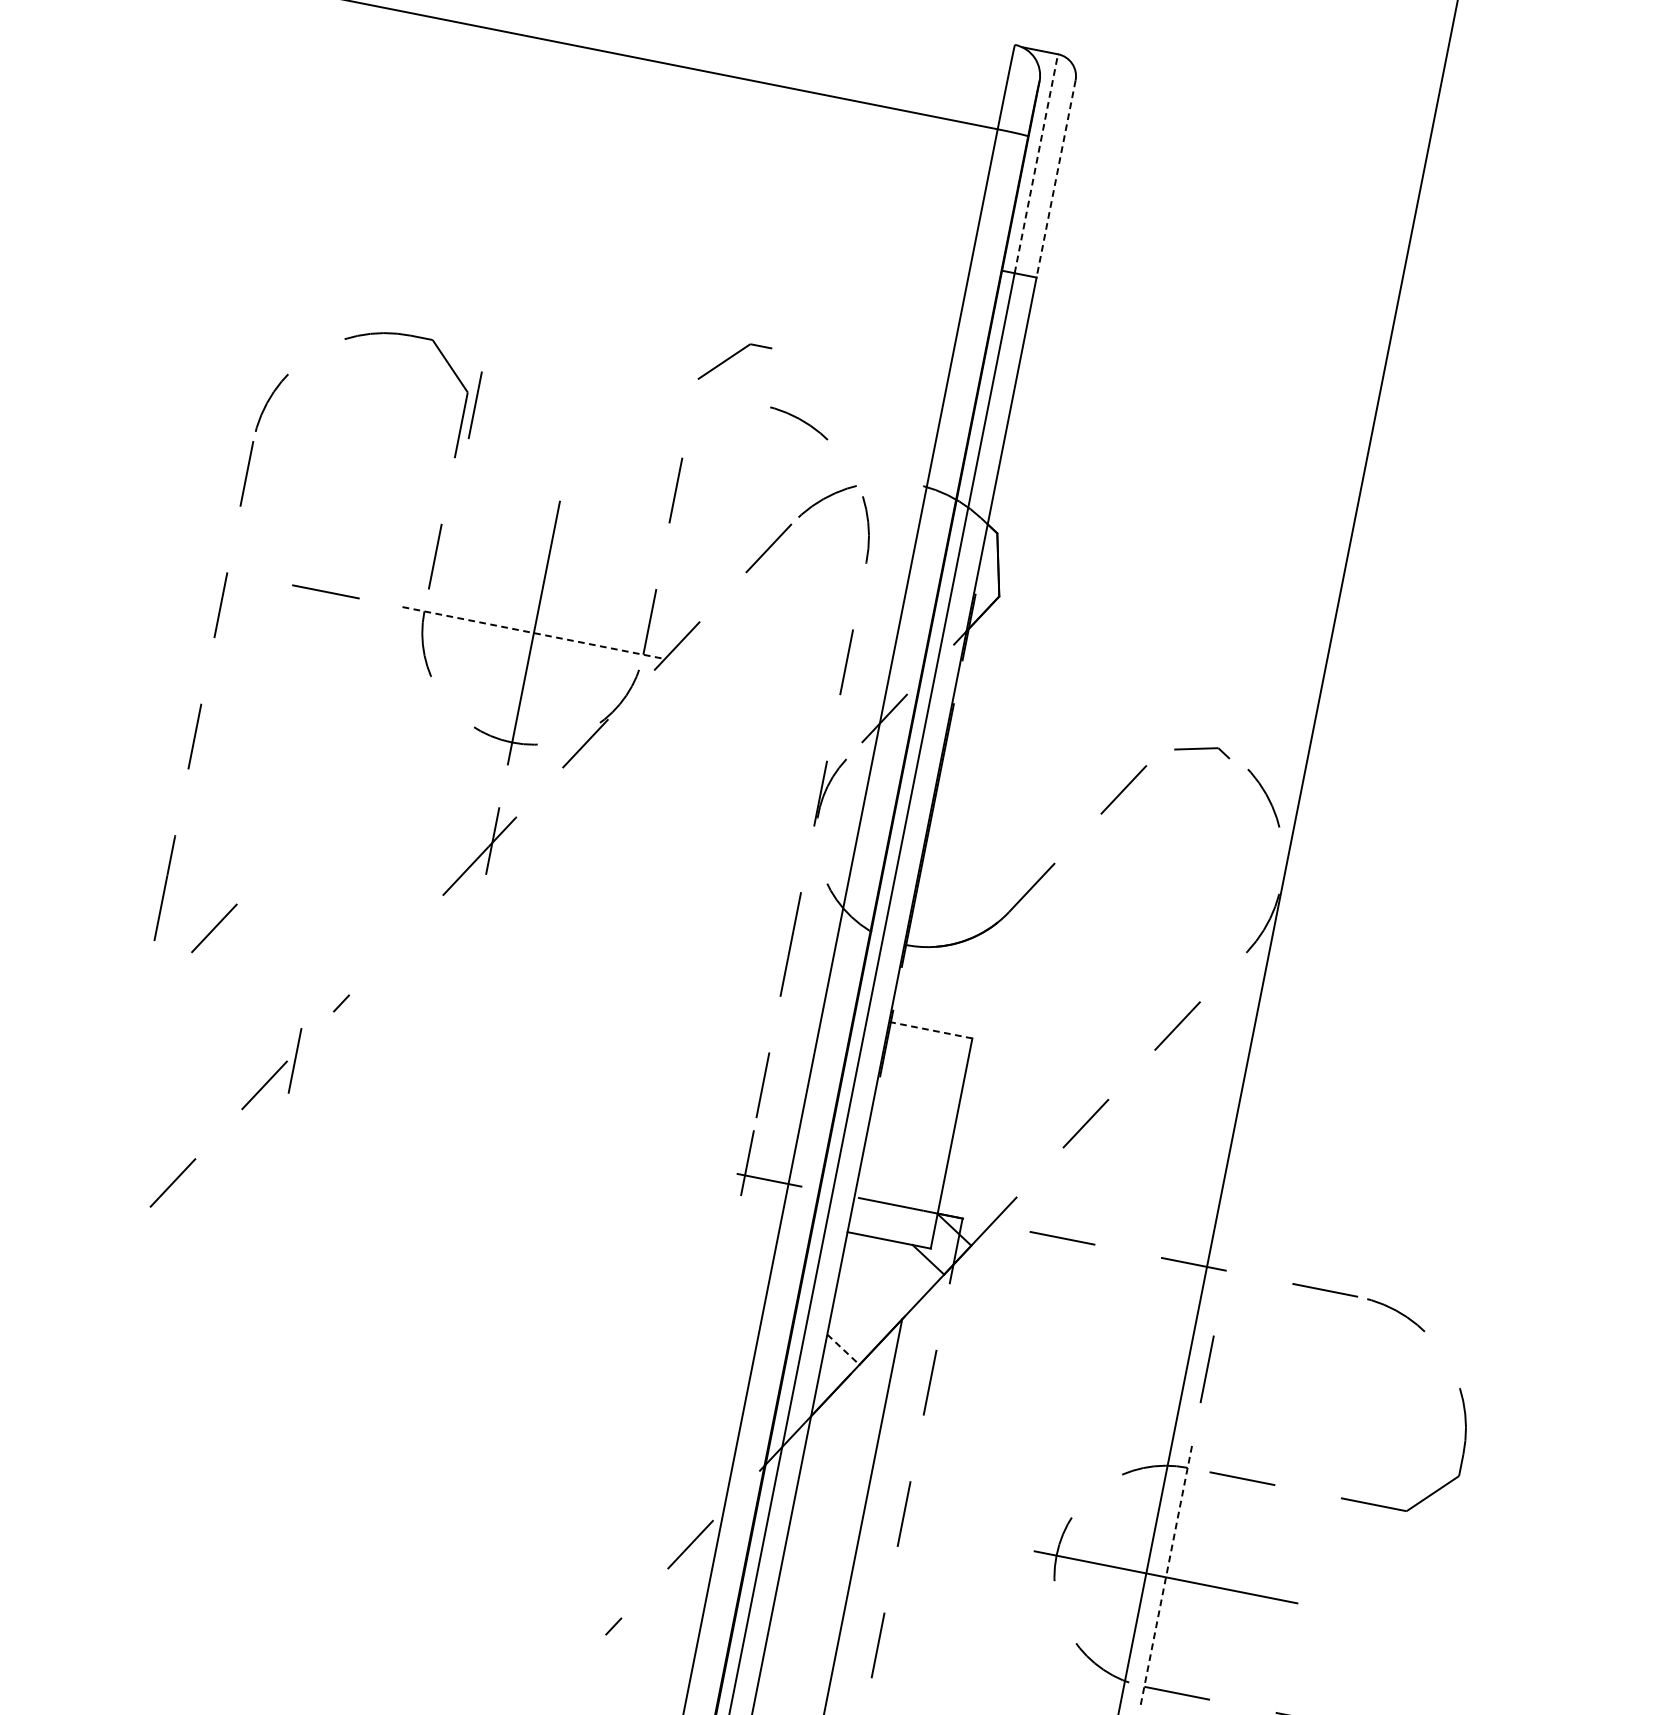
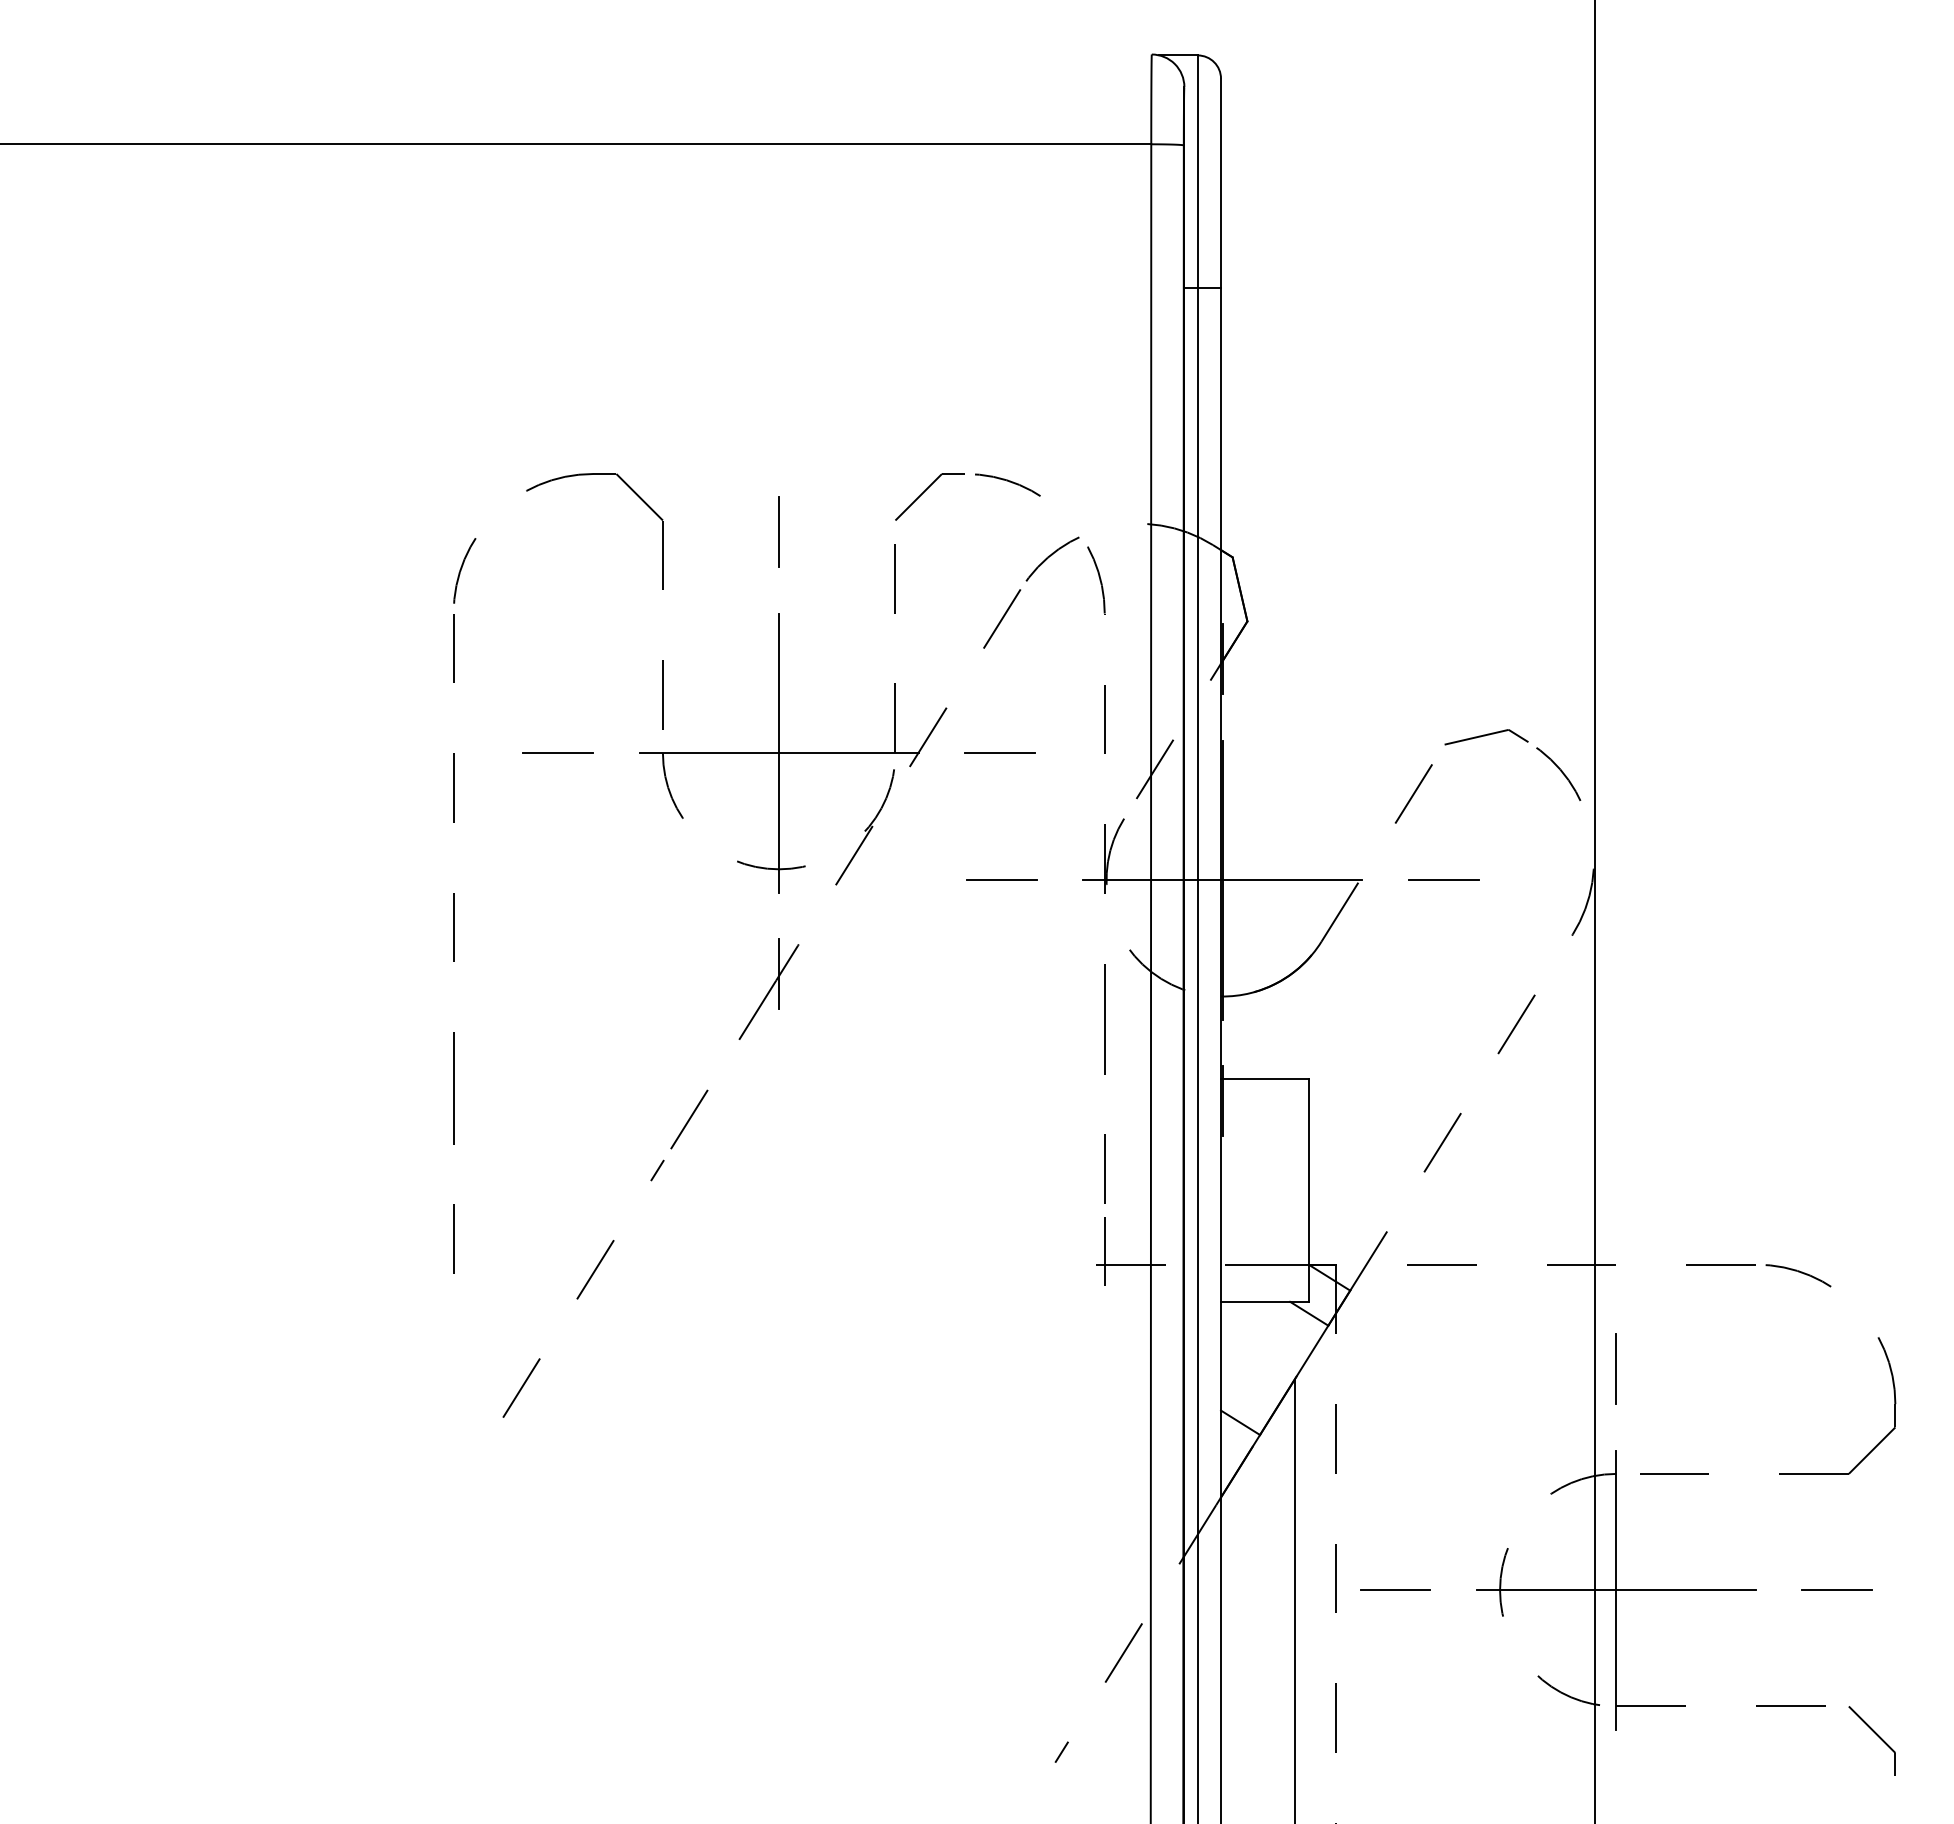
line: (1036, 163) -> (1197, 171), dashed -> solid
line: (1056, 179) -> (1221, 183), dashed -> solid
part: (731, 357) -> (925, 491), moved
line: (474, 404) -> (778, 531), moved
line: (534, 633) -> (779, 753), dashed -> solid
line: (741, 674) -> (999, 753), added
part: (1202, 750) -> (1486, 737), size x1.43
line: (719, 794) -> (1001, 880), added
line: (927, 835) -> (1222, 880), added
line: (1135, 876) -> (1443, 880), added
line: (214, 928) -> (689, 1119), moved
line: (931, 1030) -> (1265, 1078), dashed -> solid
line: (294, 1060) -> (453, 1238), moved
line: (843, 1350) -> (1240, 1423), dashed -> solid
line: (958, 1536) -> (1395, 1590), added
line: (1166, 1577) -> (1616, 1590), dashed -> solid
line: (1374, 1618) -> (1837, 1590), added

